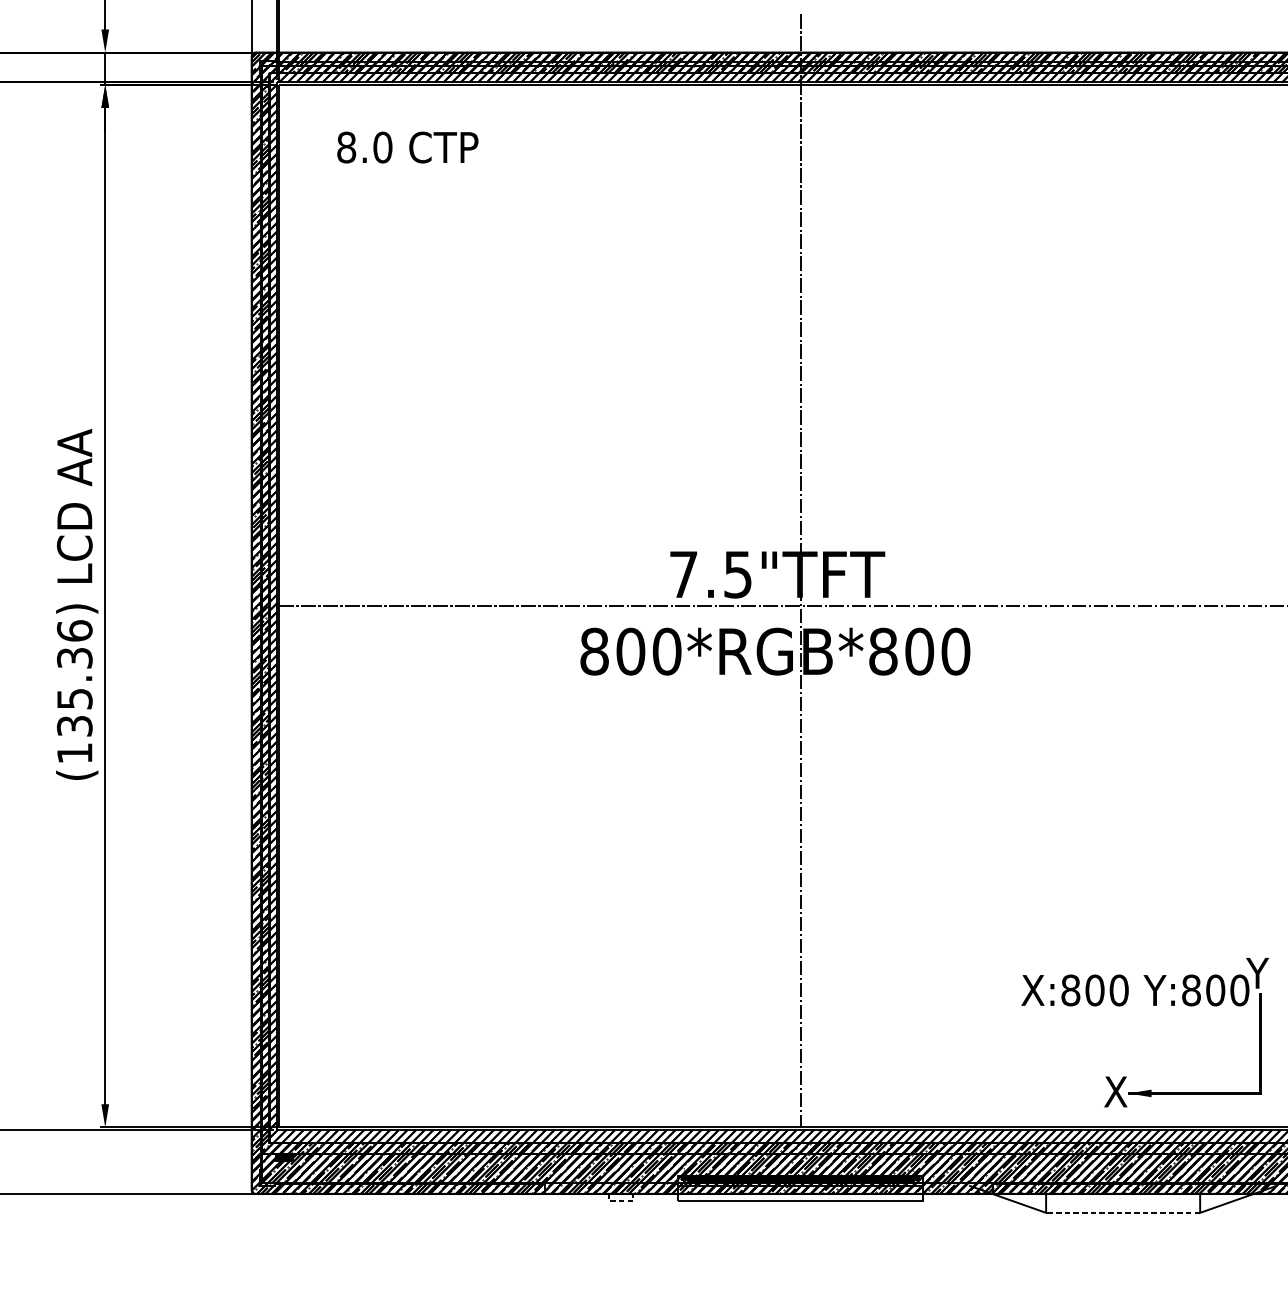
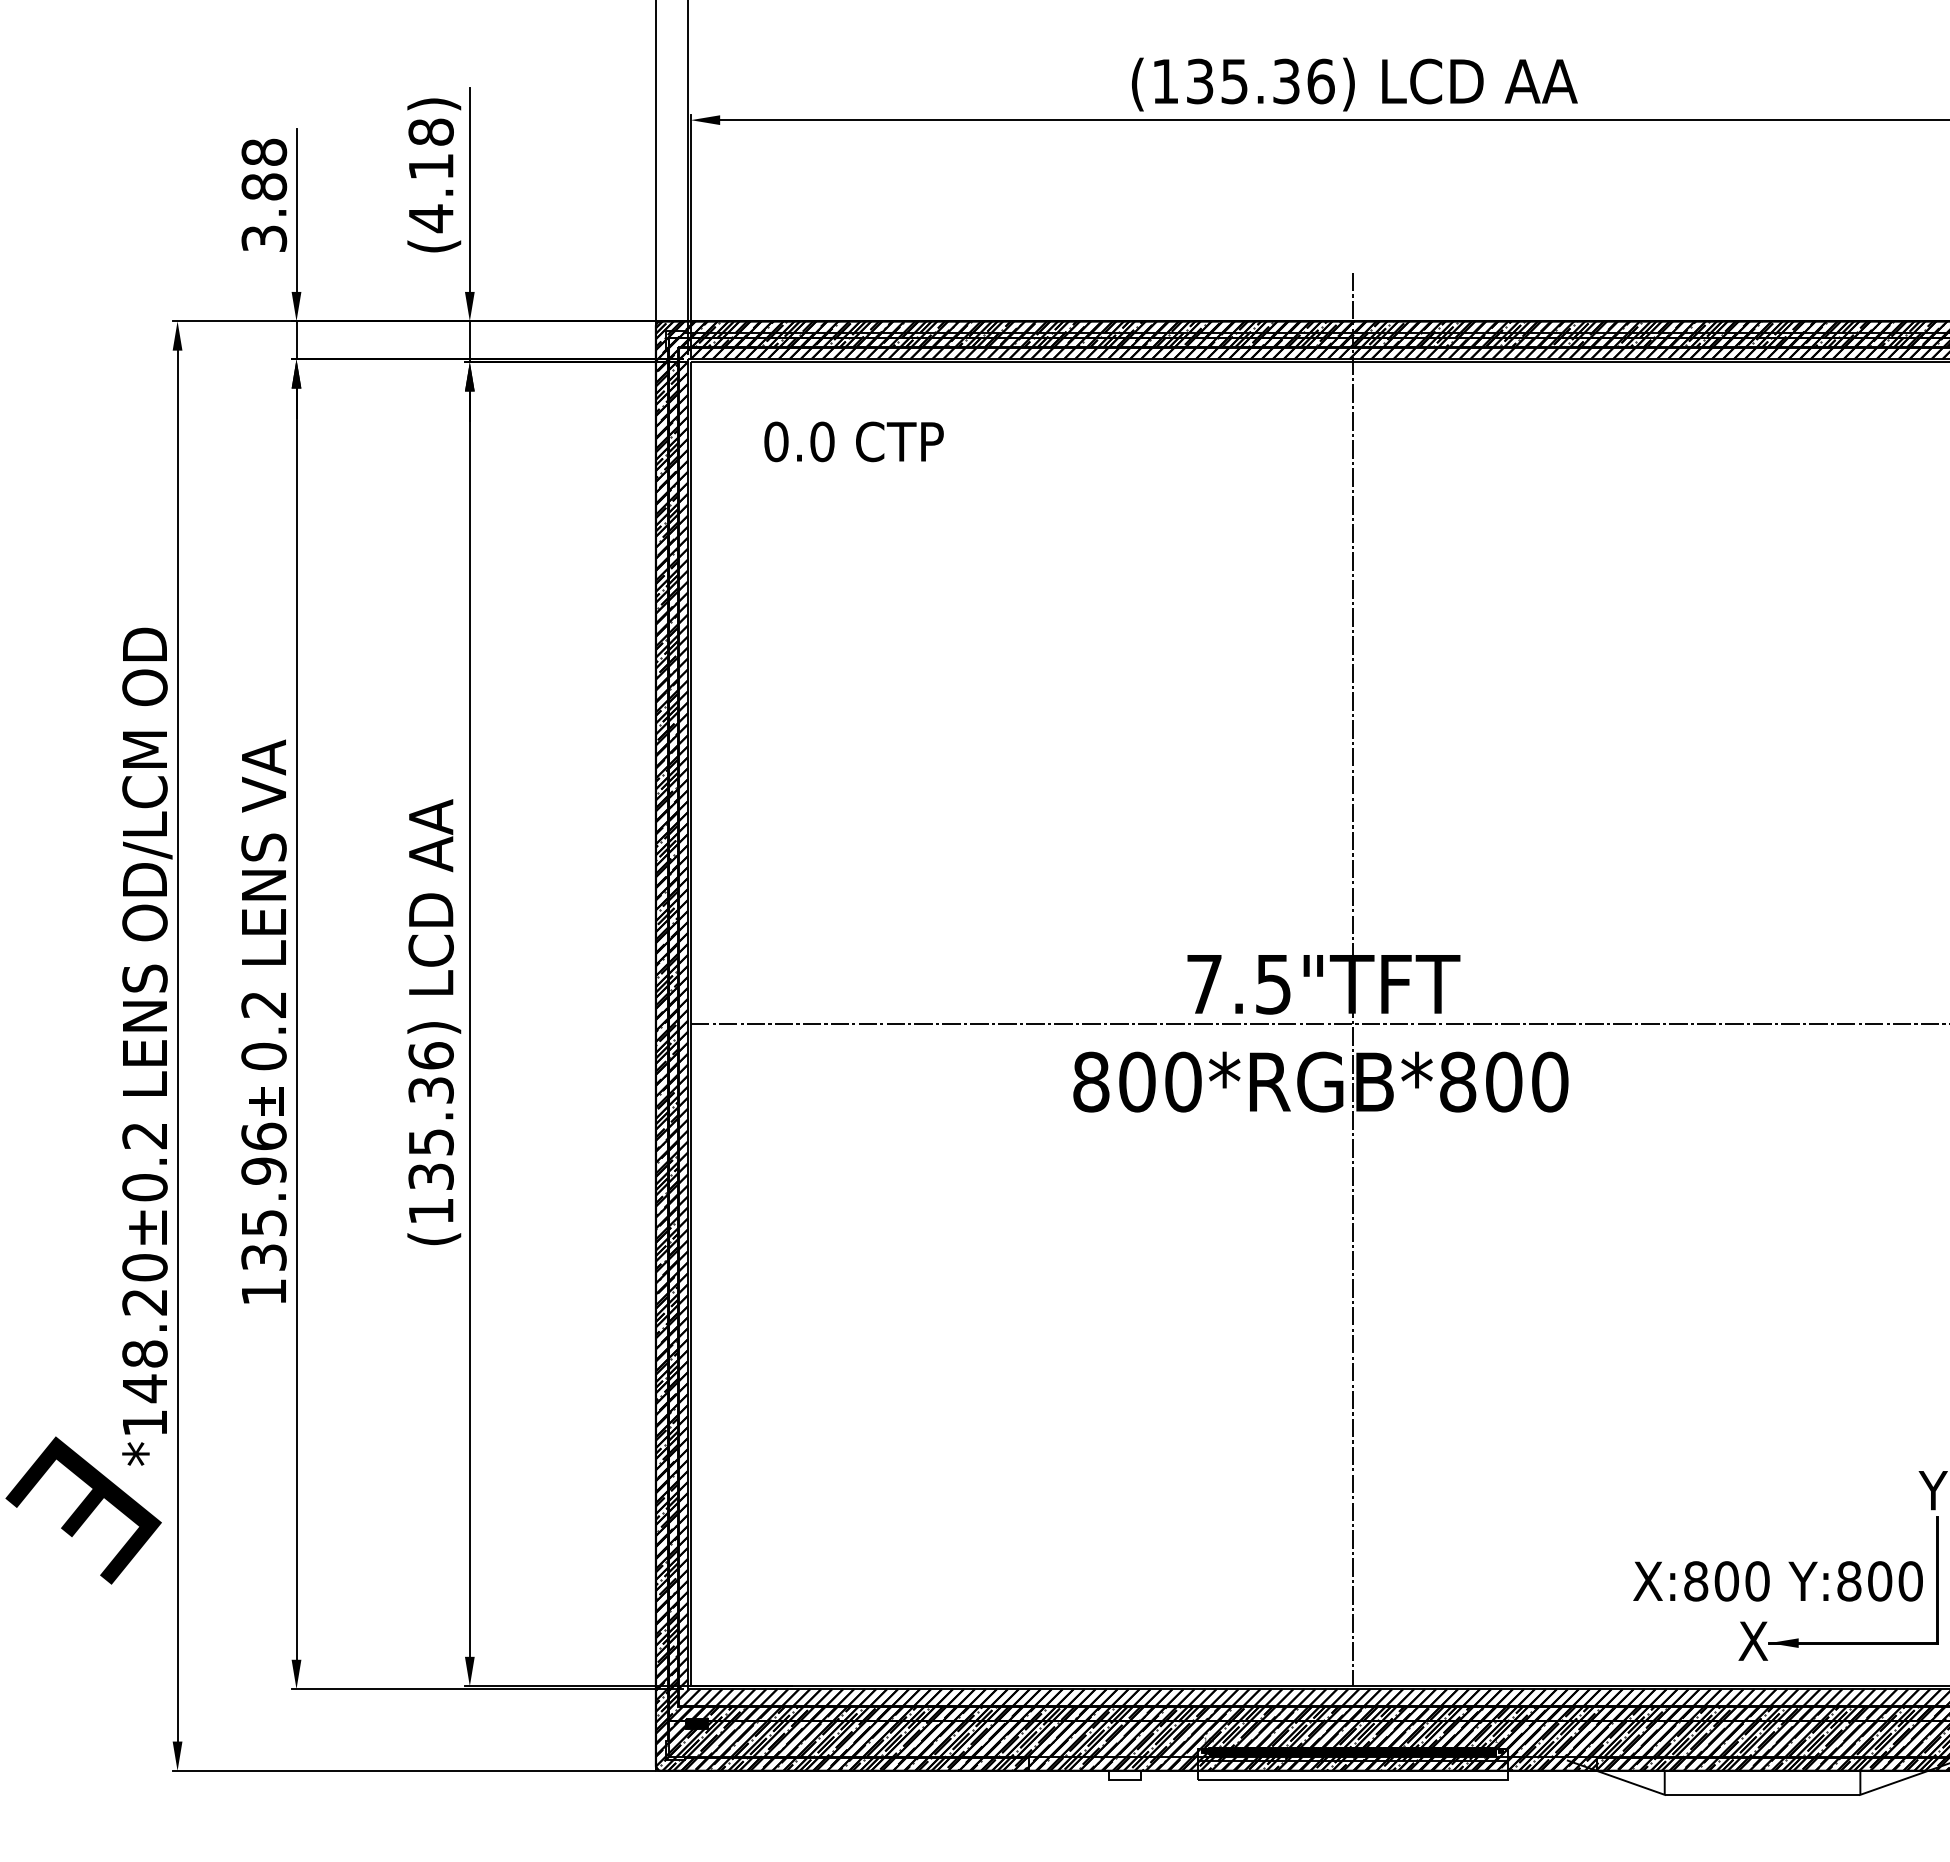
text: (346, 147) -> (776, 441), 8.0 -> 0.0
text: (1134, 990) -> (1777, 1581), moved
line: (620, 1200) -> (1124, 1779), dashed -> solid
line: (1123, 1212) -> (1762, 1794), dashed -> solid

